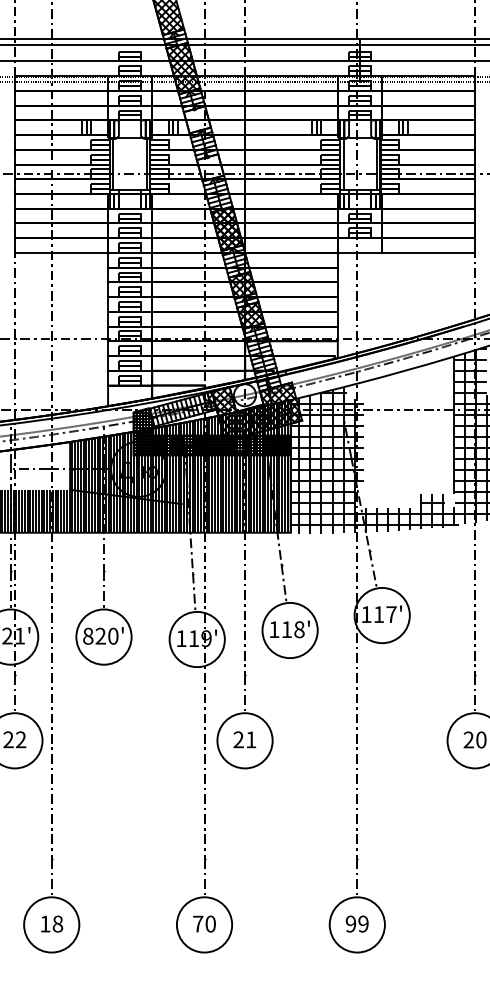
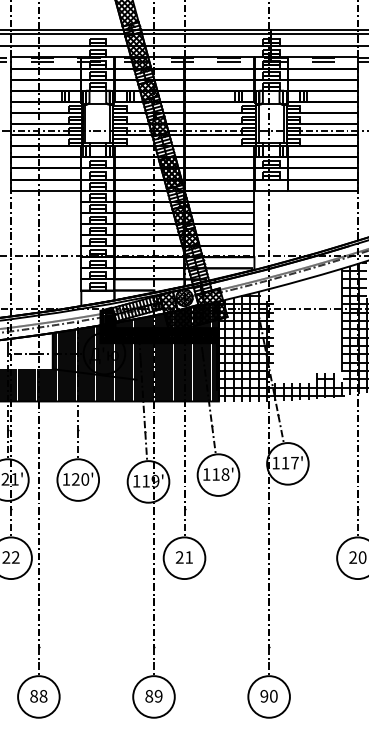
hatch: (197, 119) -> (148, 90), added
hatch: (209, 166) -> (157, 125), added
hatch: (245, 395) -> (184, 298), added
text: (88, 635) -> (66, 478), 820' -> 120'
text: (45, 923) -> (34, 695), 18 -> 88
text: (204, 923) -> (153, 695), 70 -> 89
text: (363, 923) -> (273, 695), 99 -> 90

